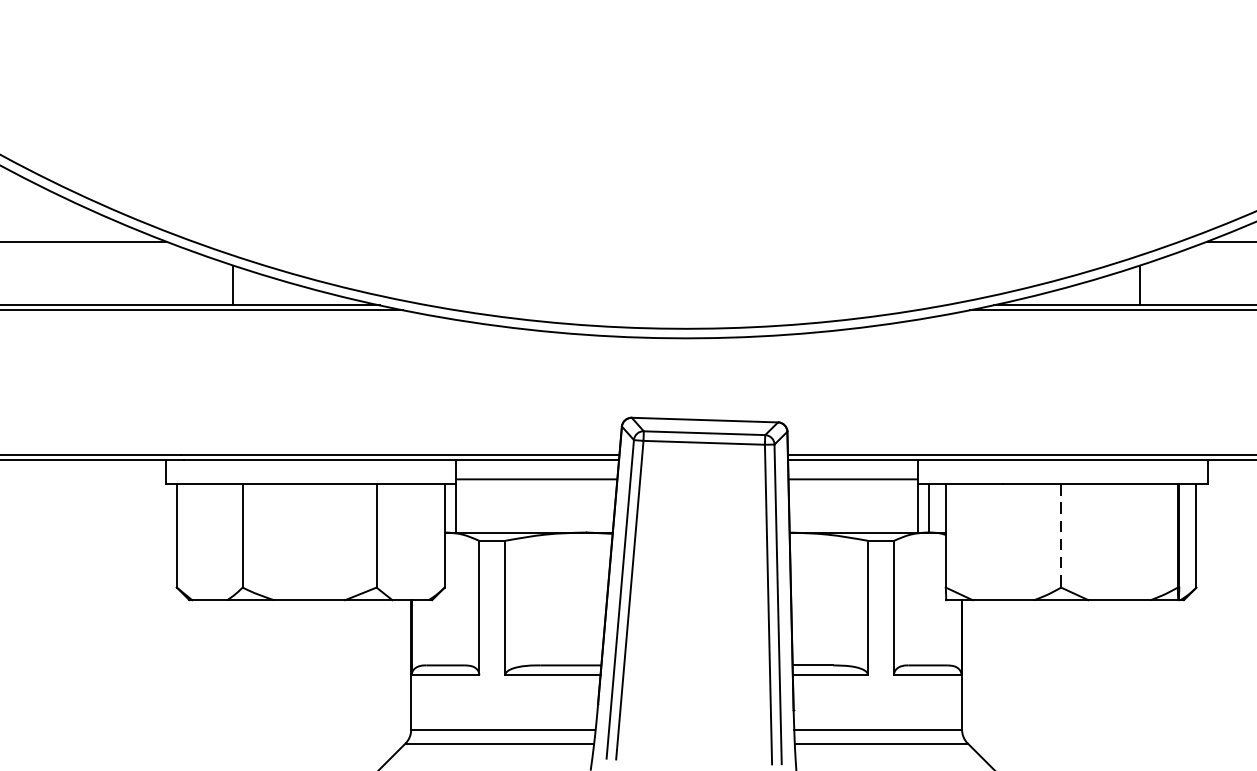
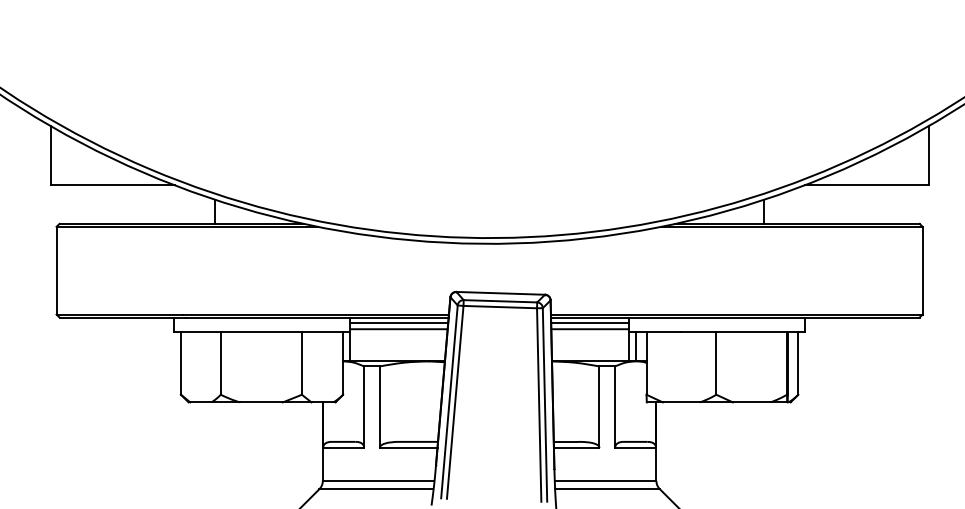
line: (536, 469) -> (398, 323), added
line: (853, 469) -> (590, 323), added
line: (1061, 535) -> (716, 363), dashed -> solid

